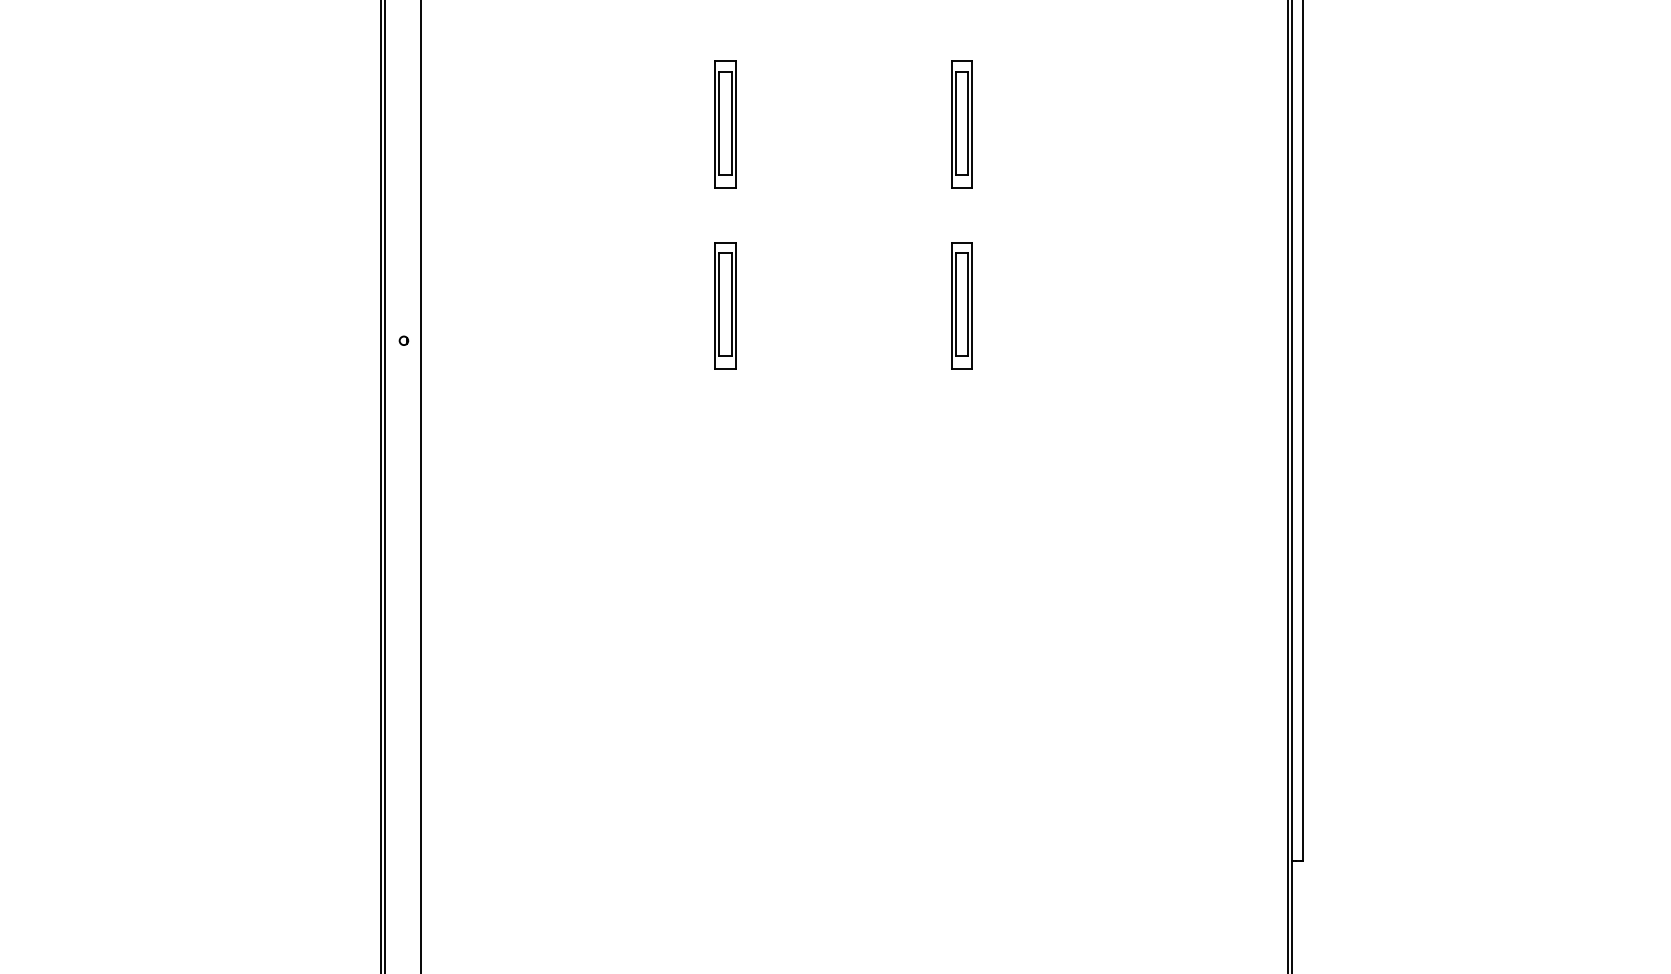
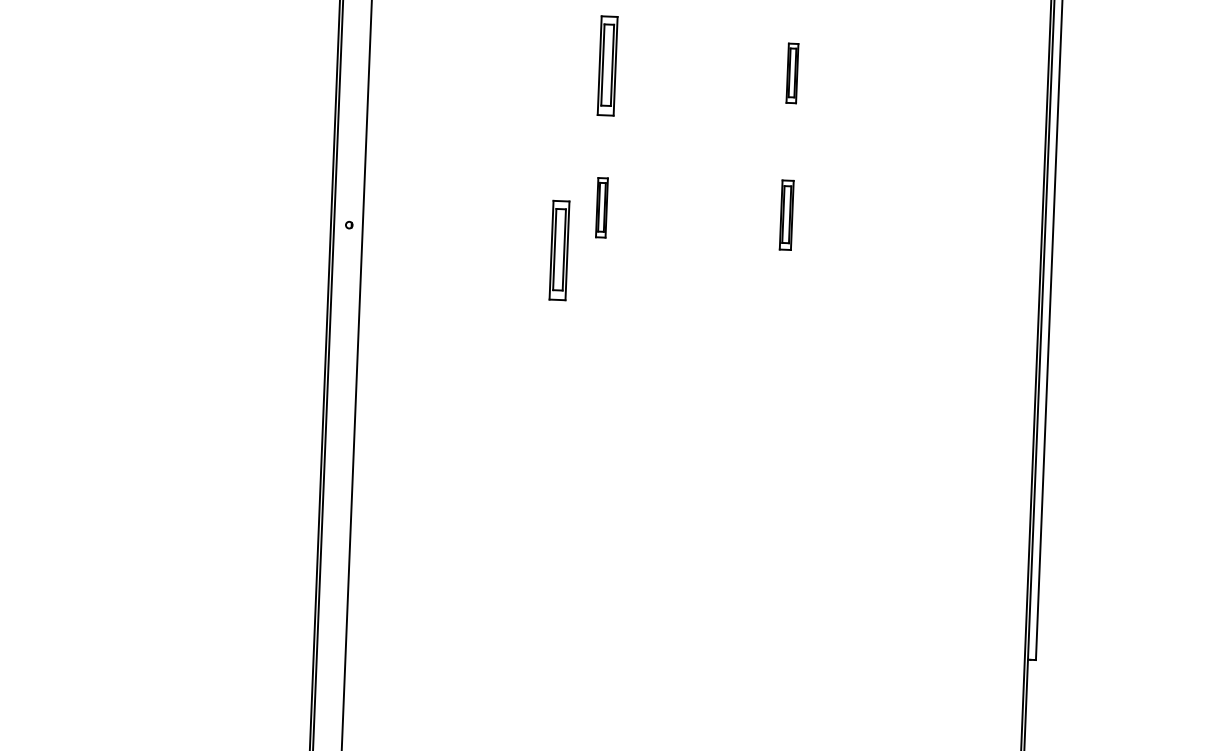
part: (961, 124) -> (792, 73), size x0.6
part: (725, 305) -> (601, 207), size x0.6
part: (961, 305) -> (786, 215), size x0.7
part: (673, 362) -> (559, 250), added

